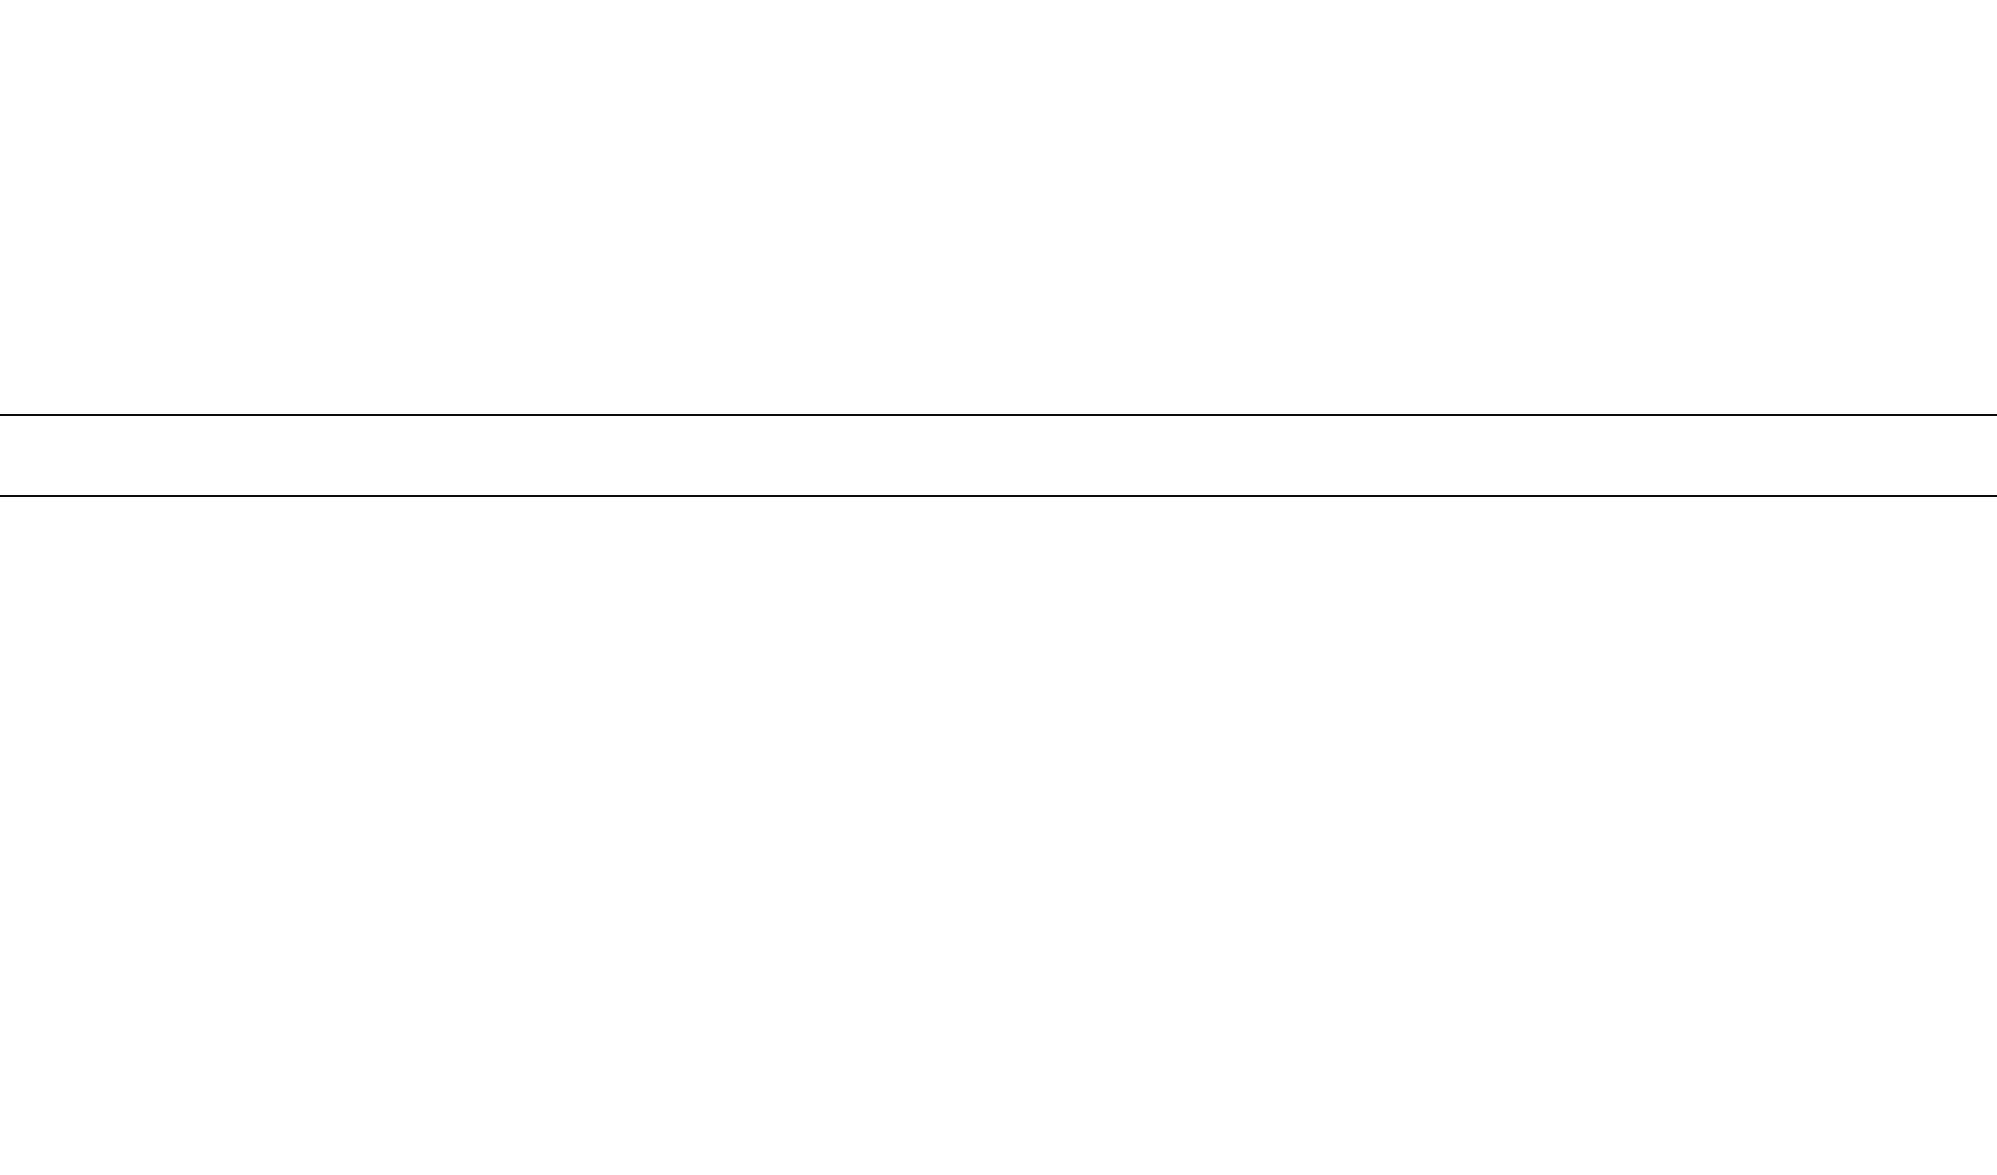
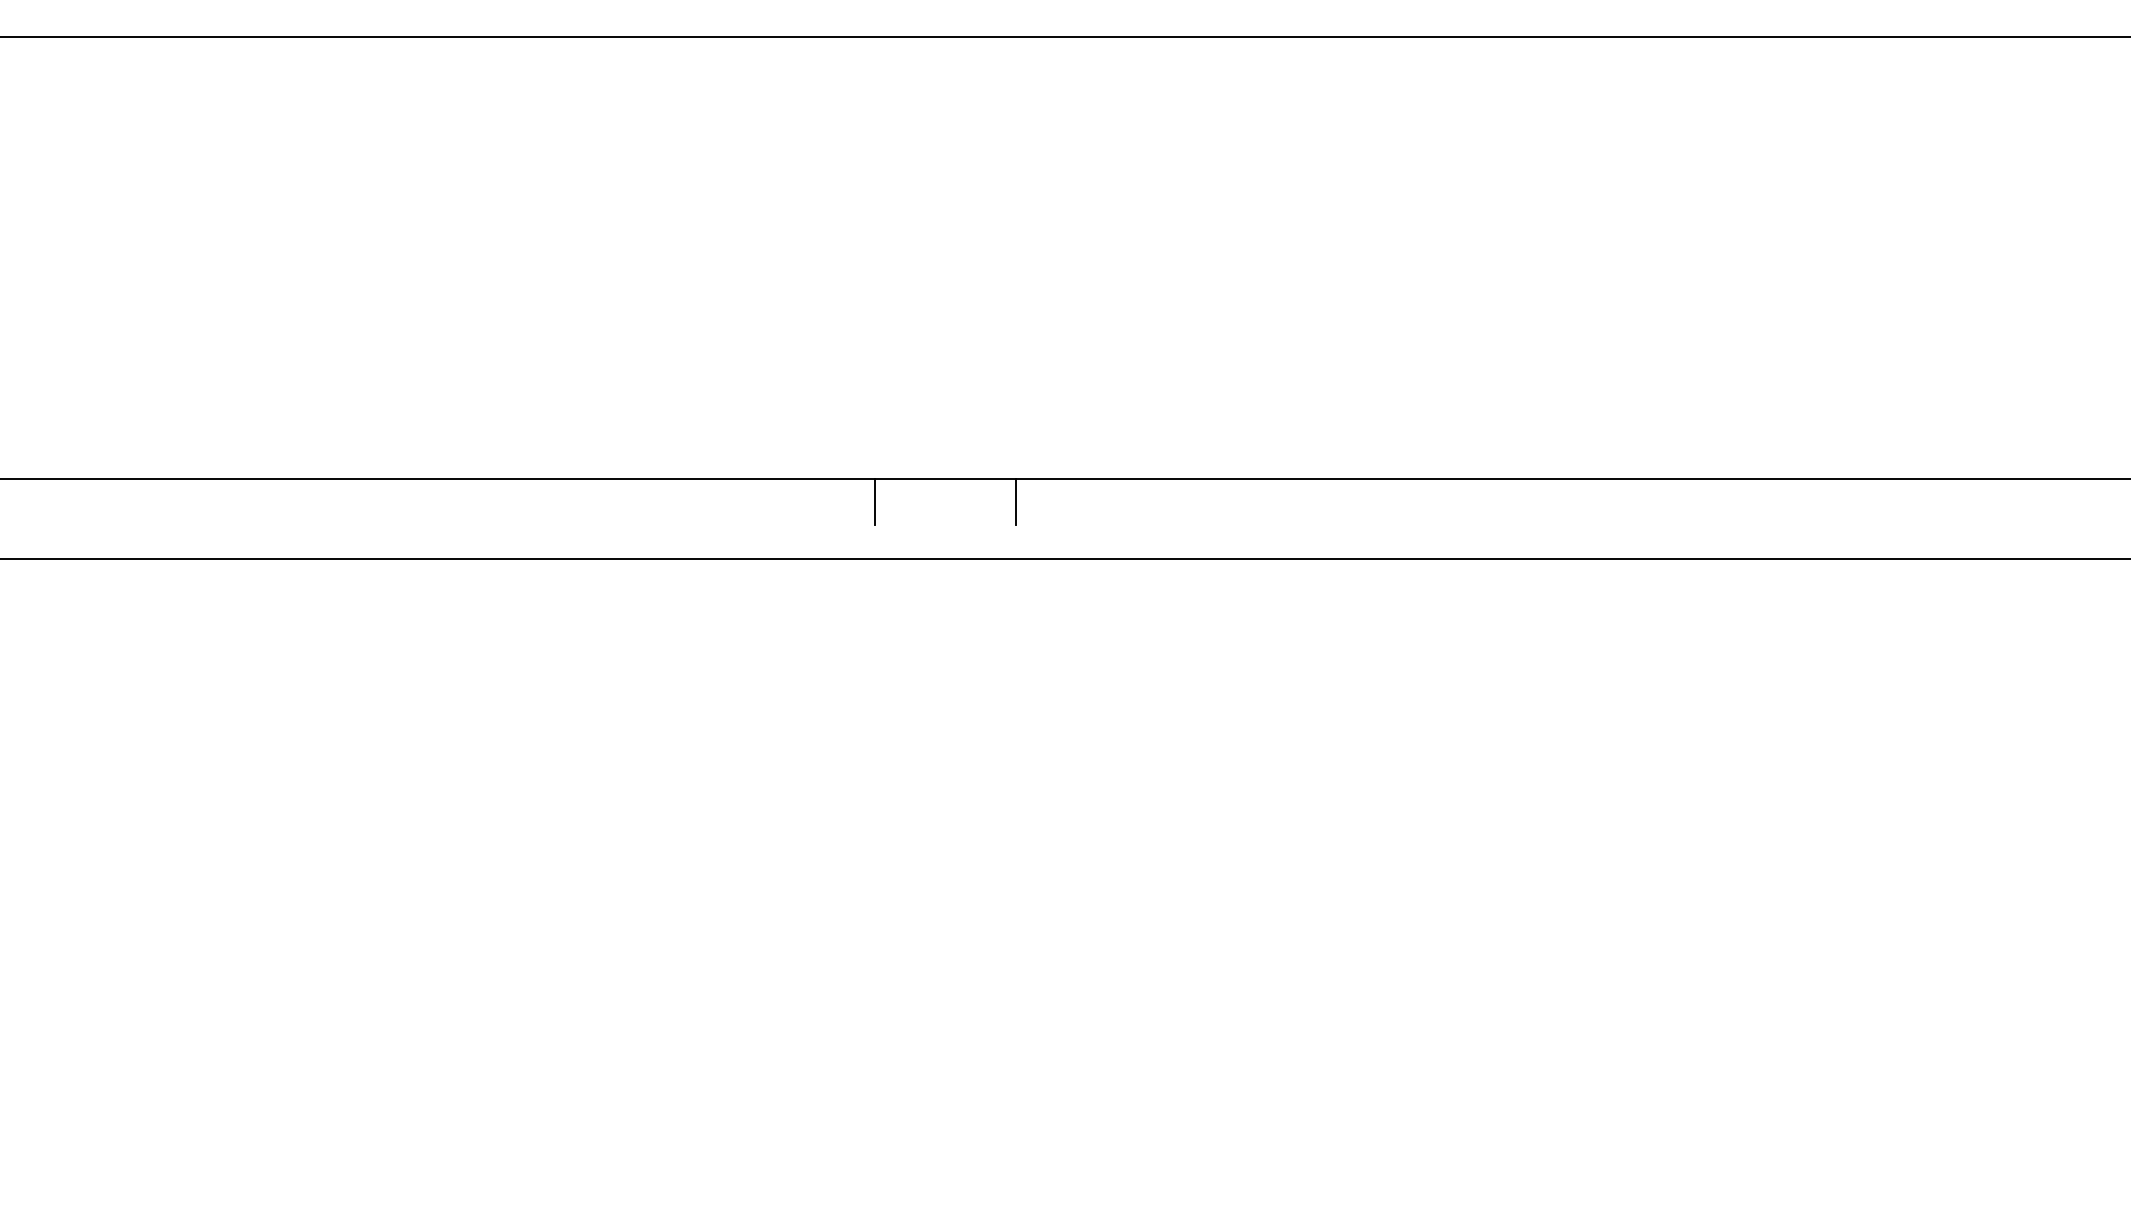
line: (648, 437) -> (875, 501), added
line: (791, 437) -> (1015, 501), added

